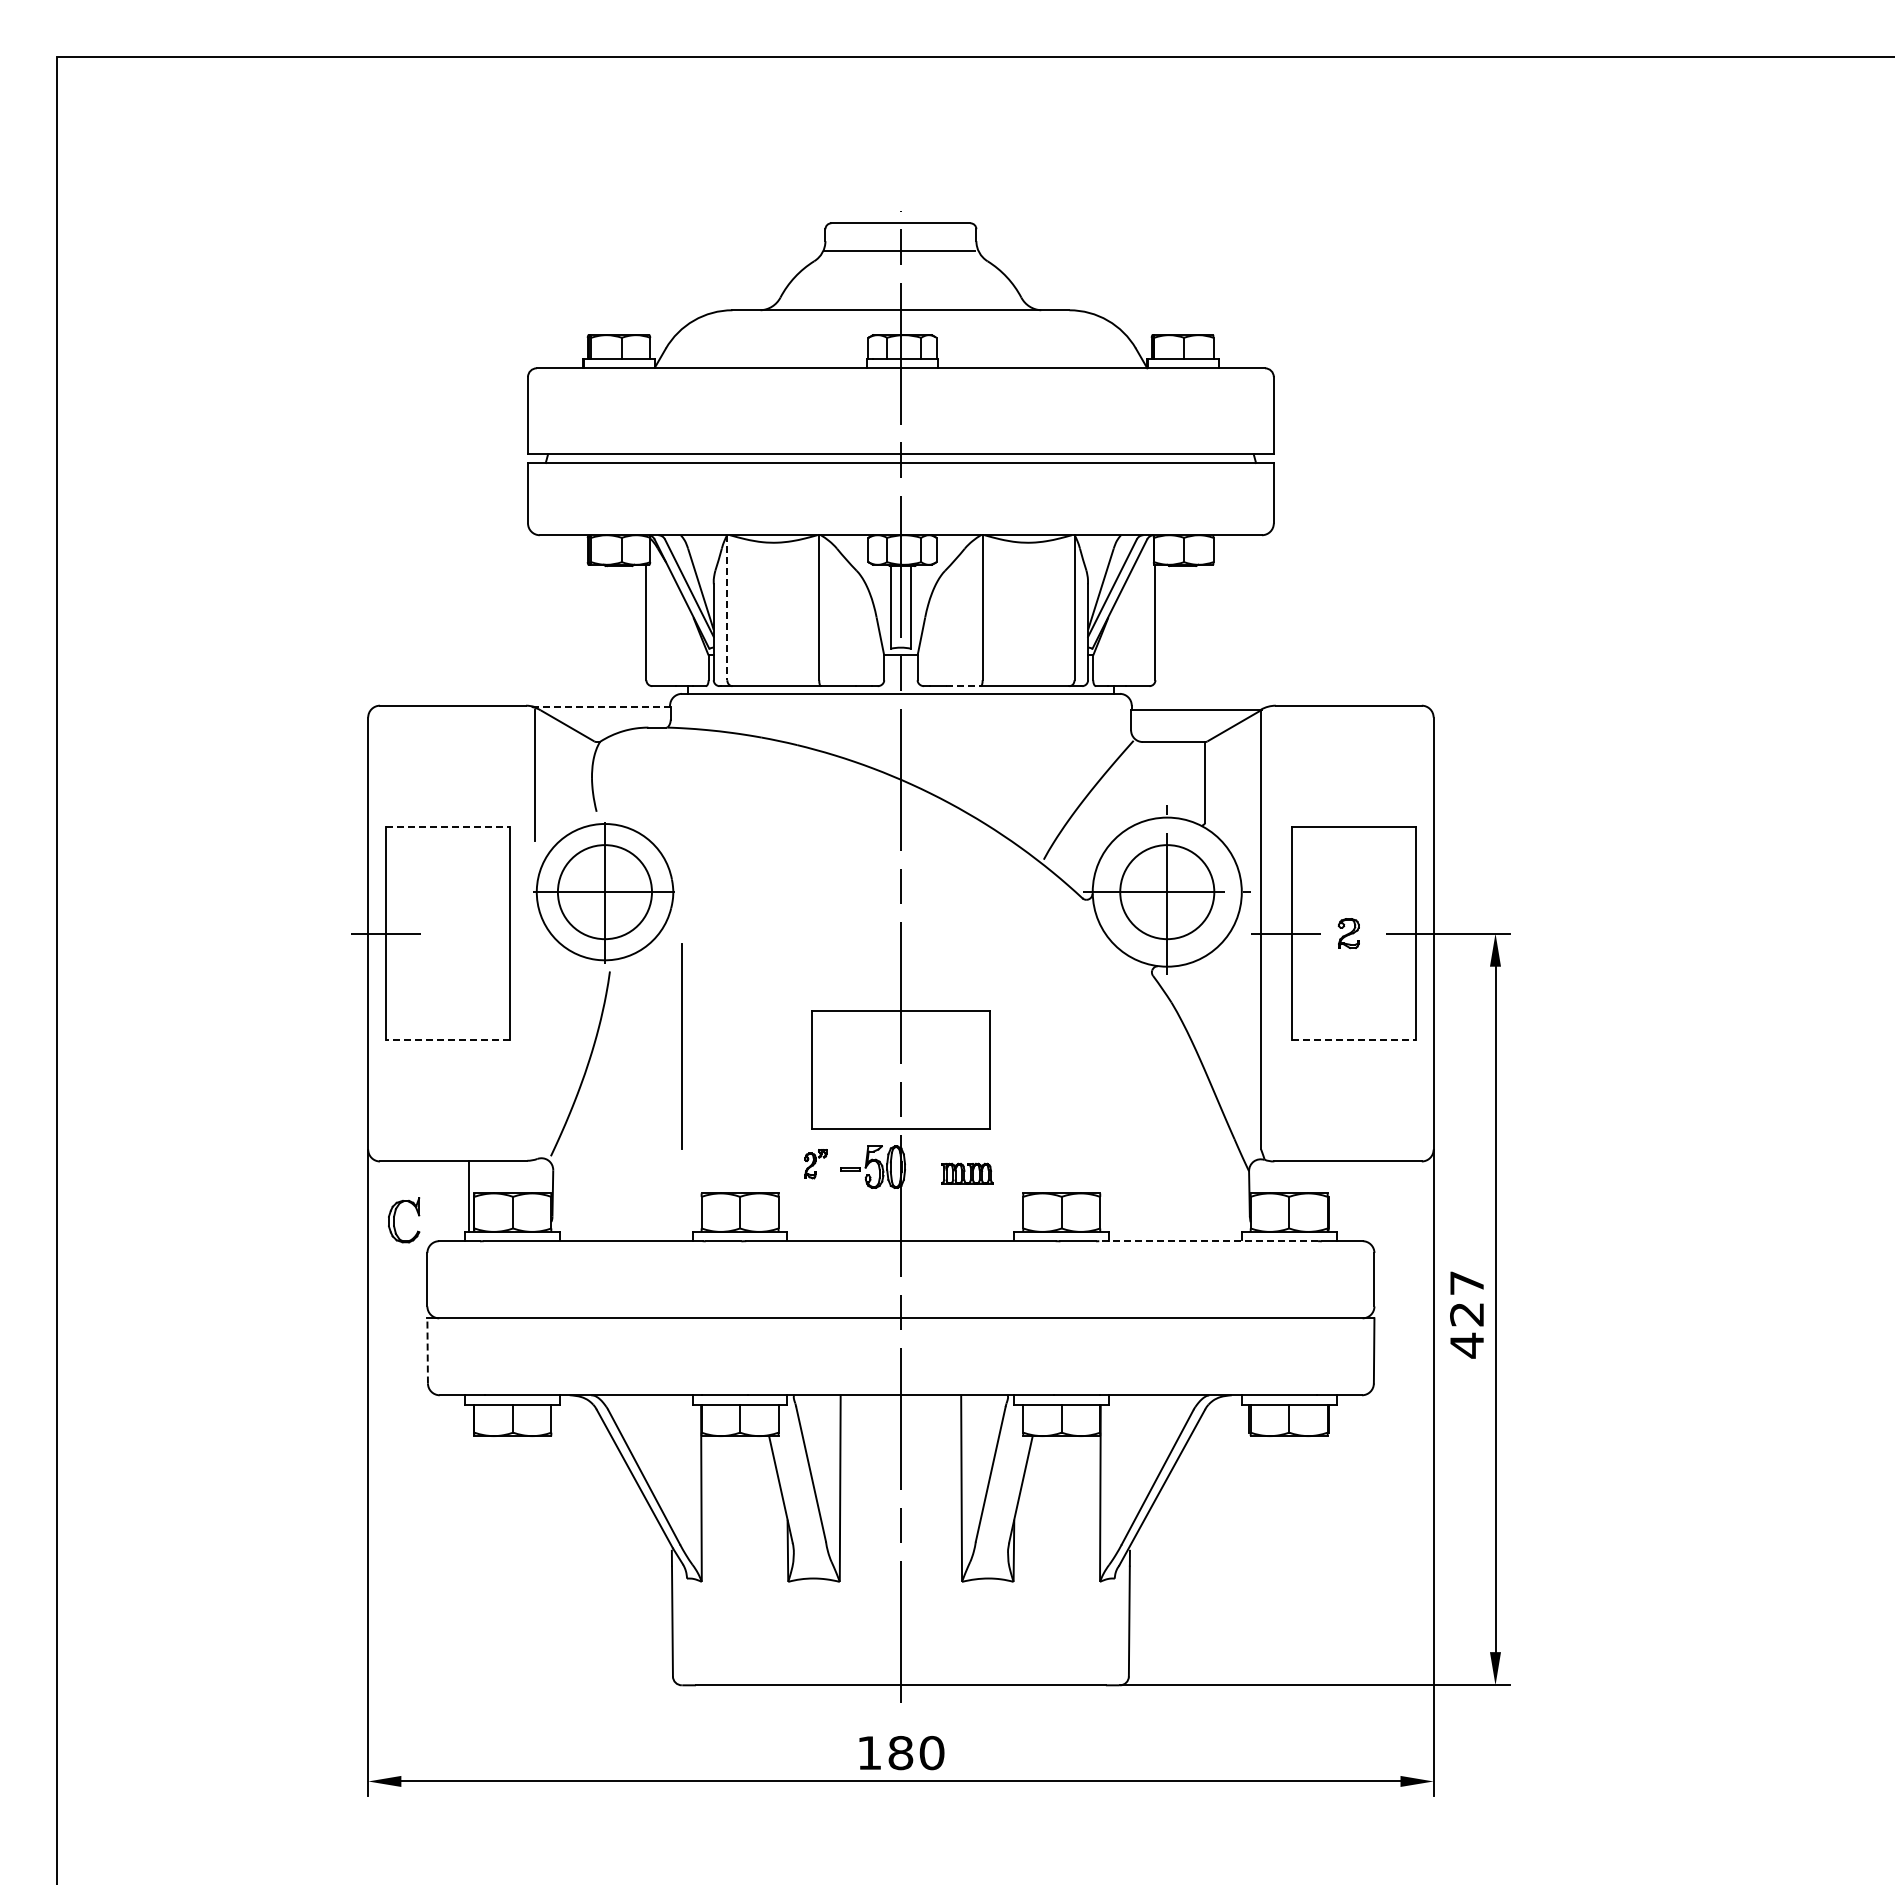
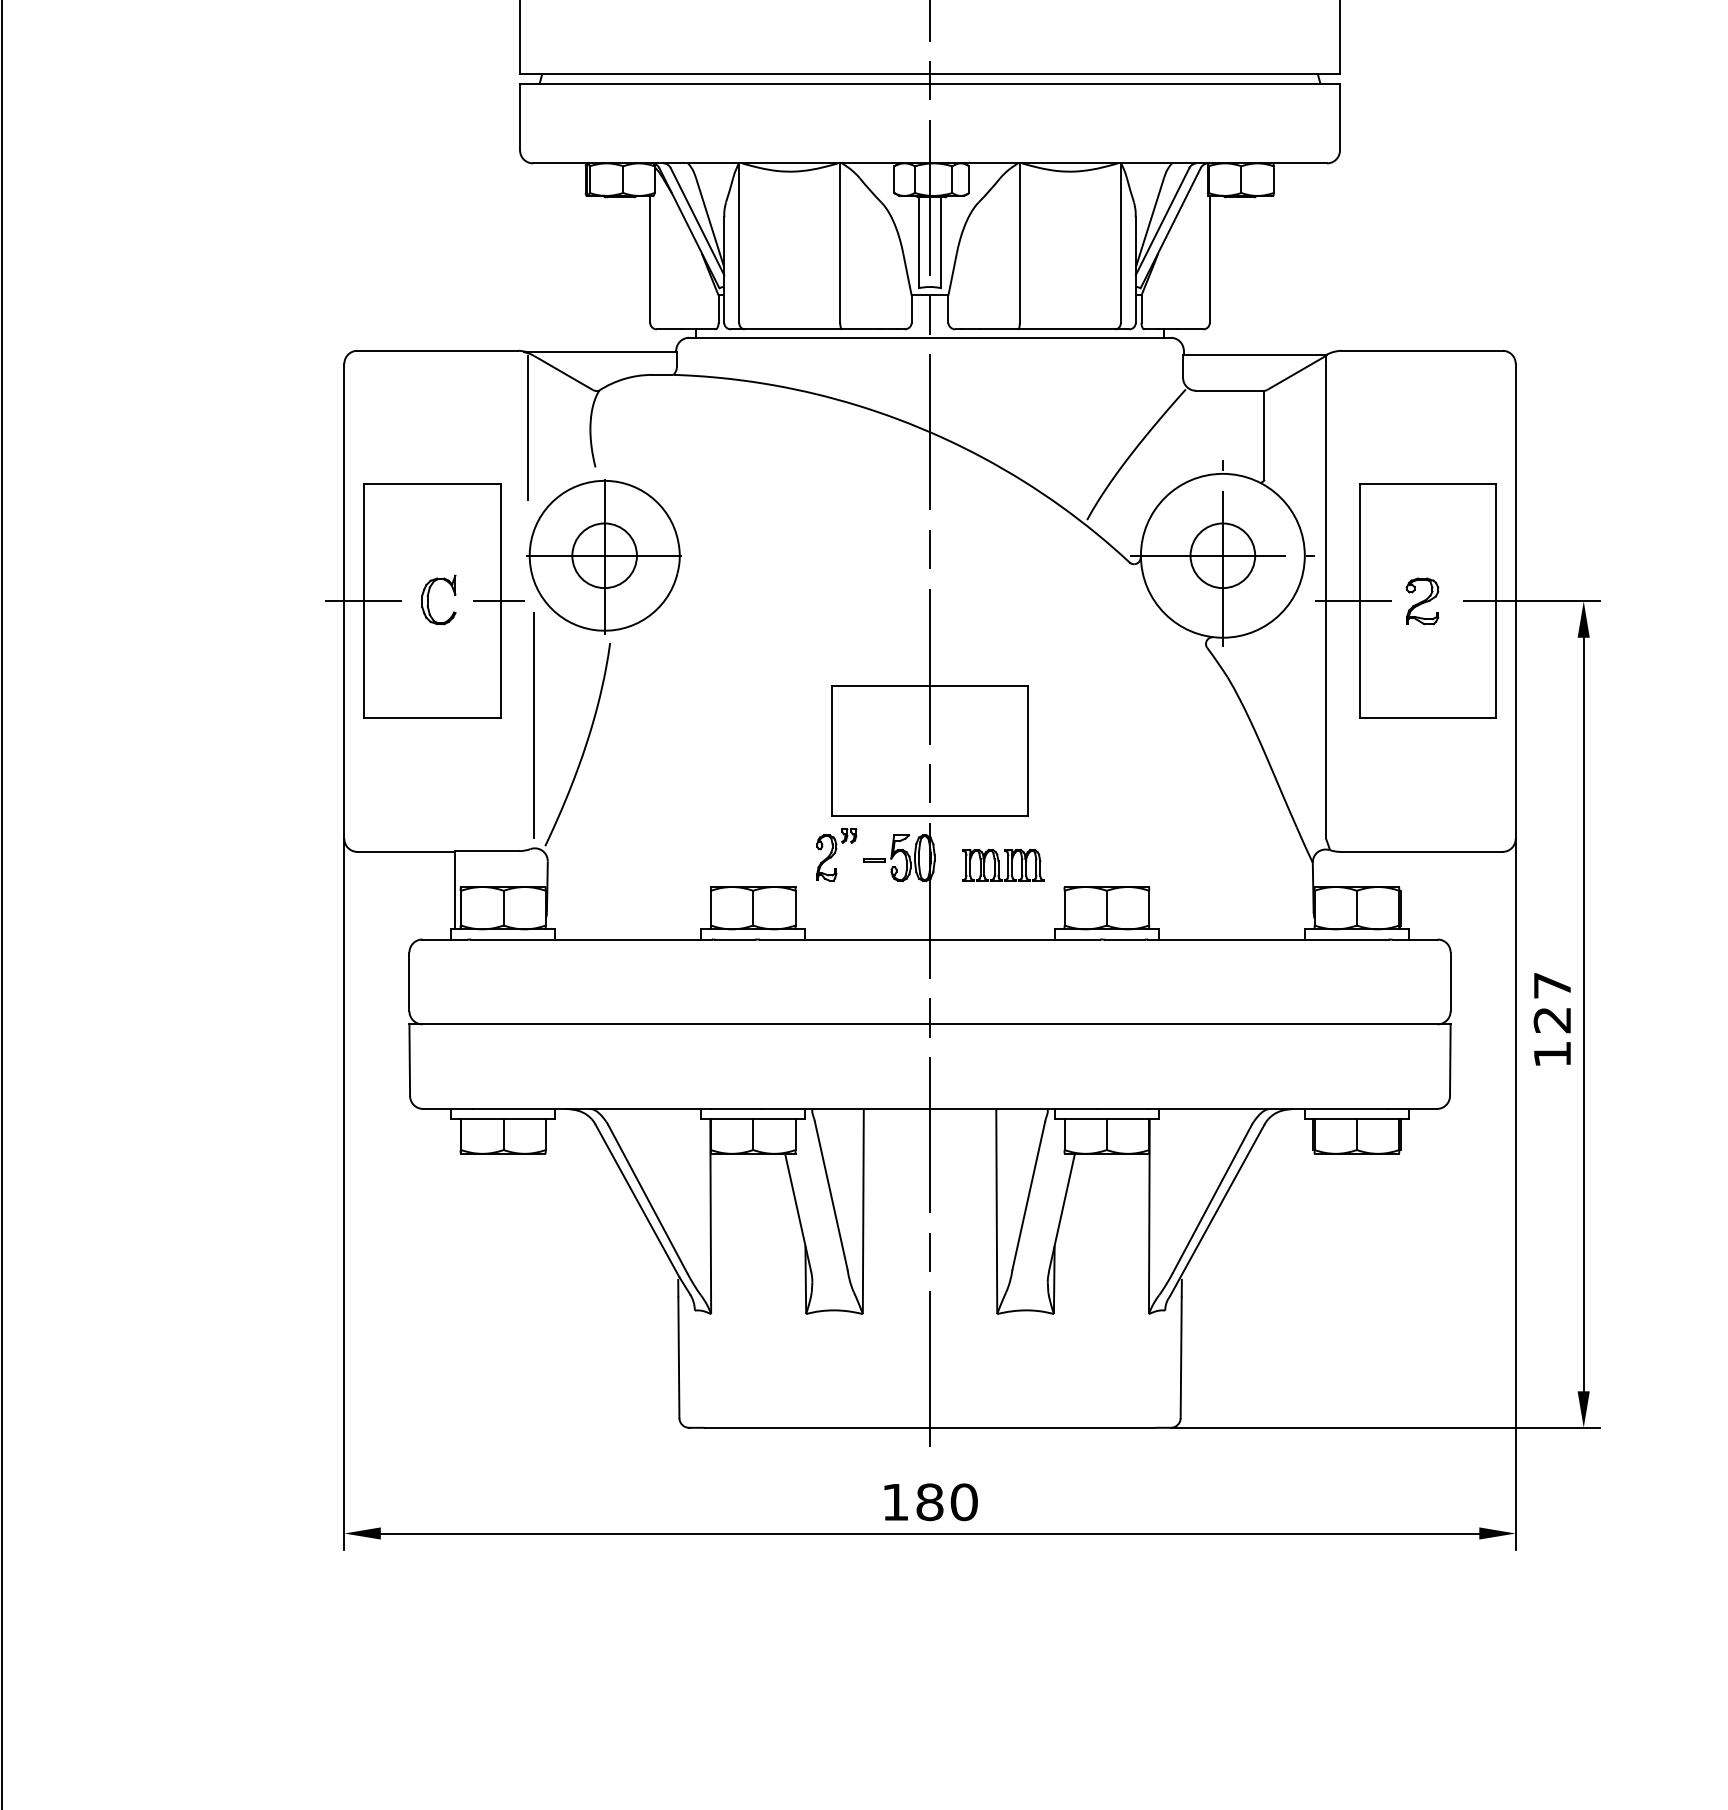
line: (727, 607) -> (739, 242), dashed -> solid
line: (964, 686) -> (999, 329), dashed -> solid
line: (601, 706) -> (600, 351), dashed -> solid
line: (448, 827) -> (432, 484), dashed -> solid
circle: (604, 891) -> (604, 555), size x0.62
circle: (1166, 891) -> (1222, 555), size x0.62
line: (508, 933) -> (498, 601), added
part: (1348, 933) -> (1422, 601), size x1.43
line: (447, 1040) -> (431, 718), dashed -> solid
line: (1354, 1040) -> (1428, 718), dashed -> solid
line: (681, 1046) -> (533, 725), moved
part: (815, 1163) -> (836, 854), size x1.67
part: (967, 1173) -> (1003, 865), size x1.43
part: (394, 1220) -> (428, 600), moved
line: (1208, 1241) -> (1268, 939), dashed -> solid
text: (1466, 1345) -> (1551, 1054), 427 -> 127
line: (427, 1350) -> (409, 1059), dashed -> solid

